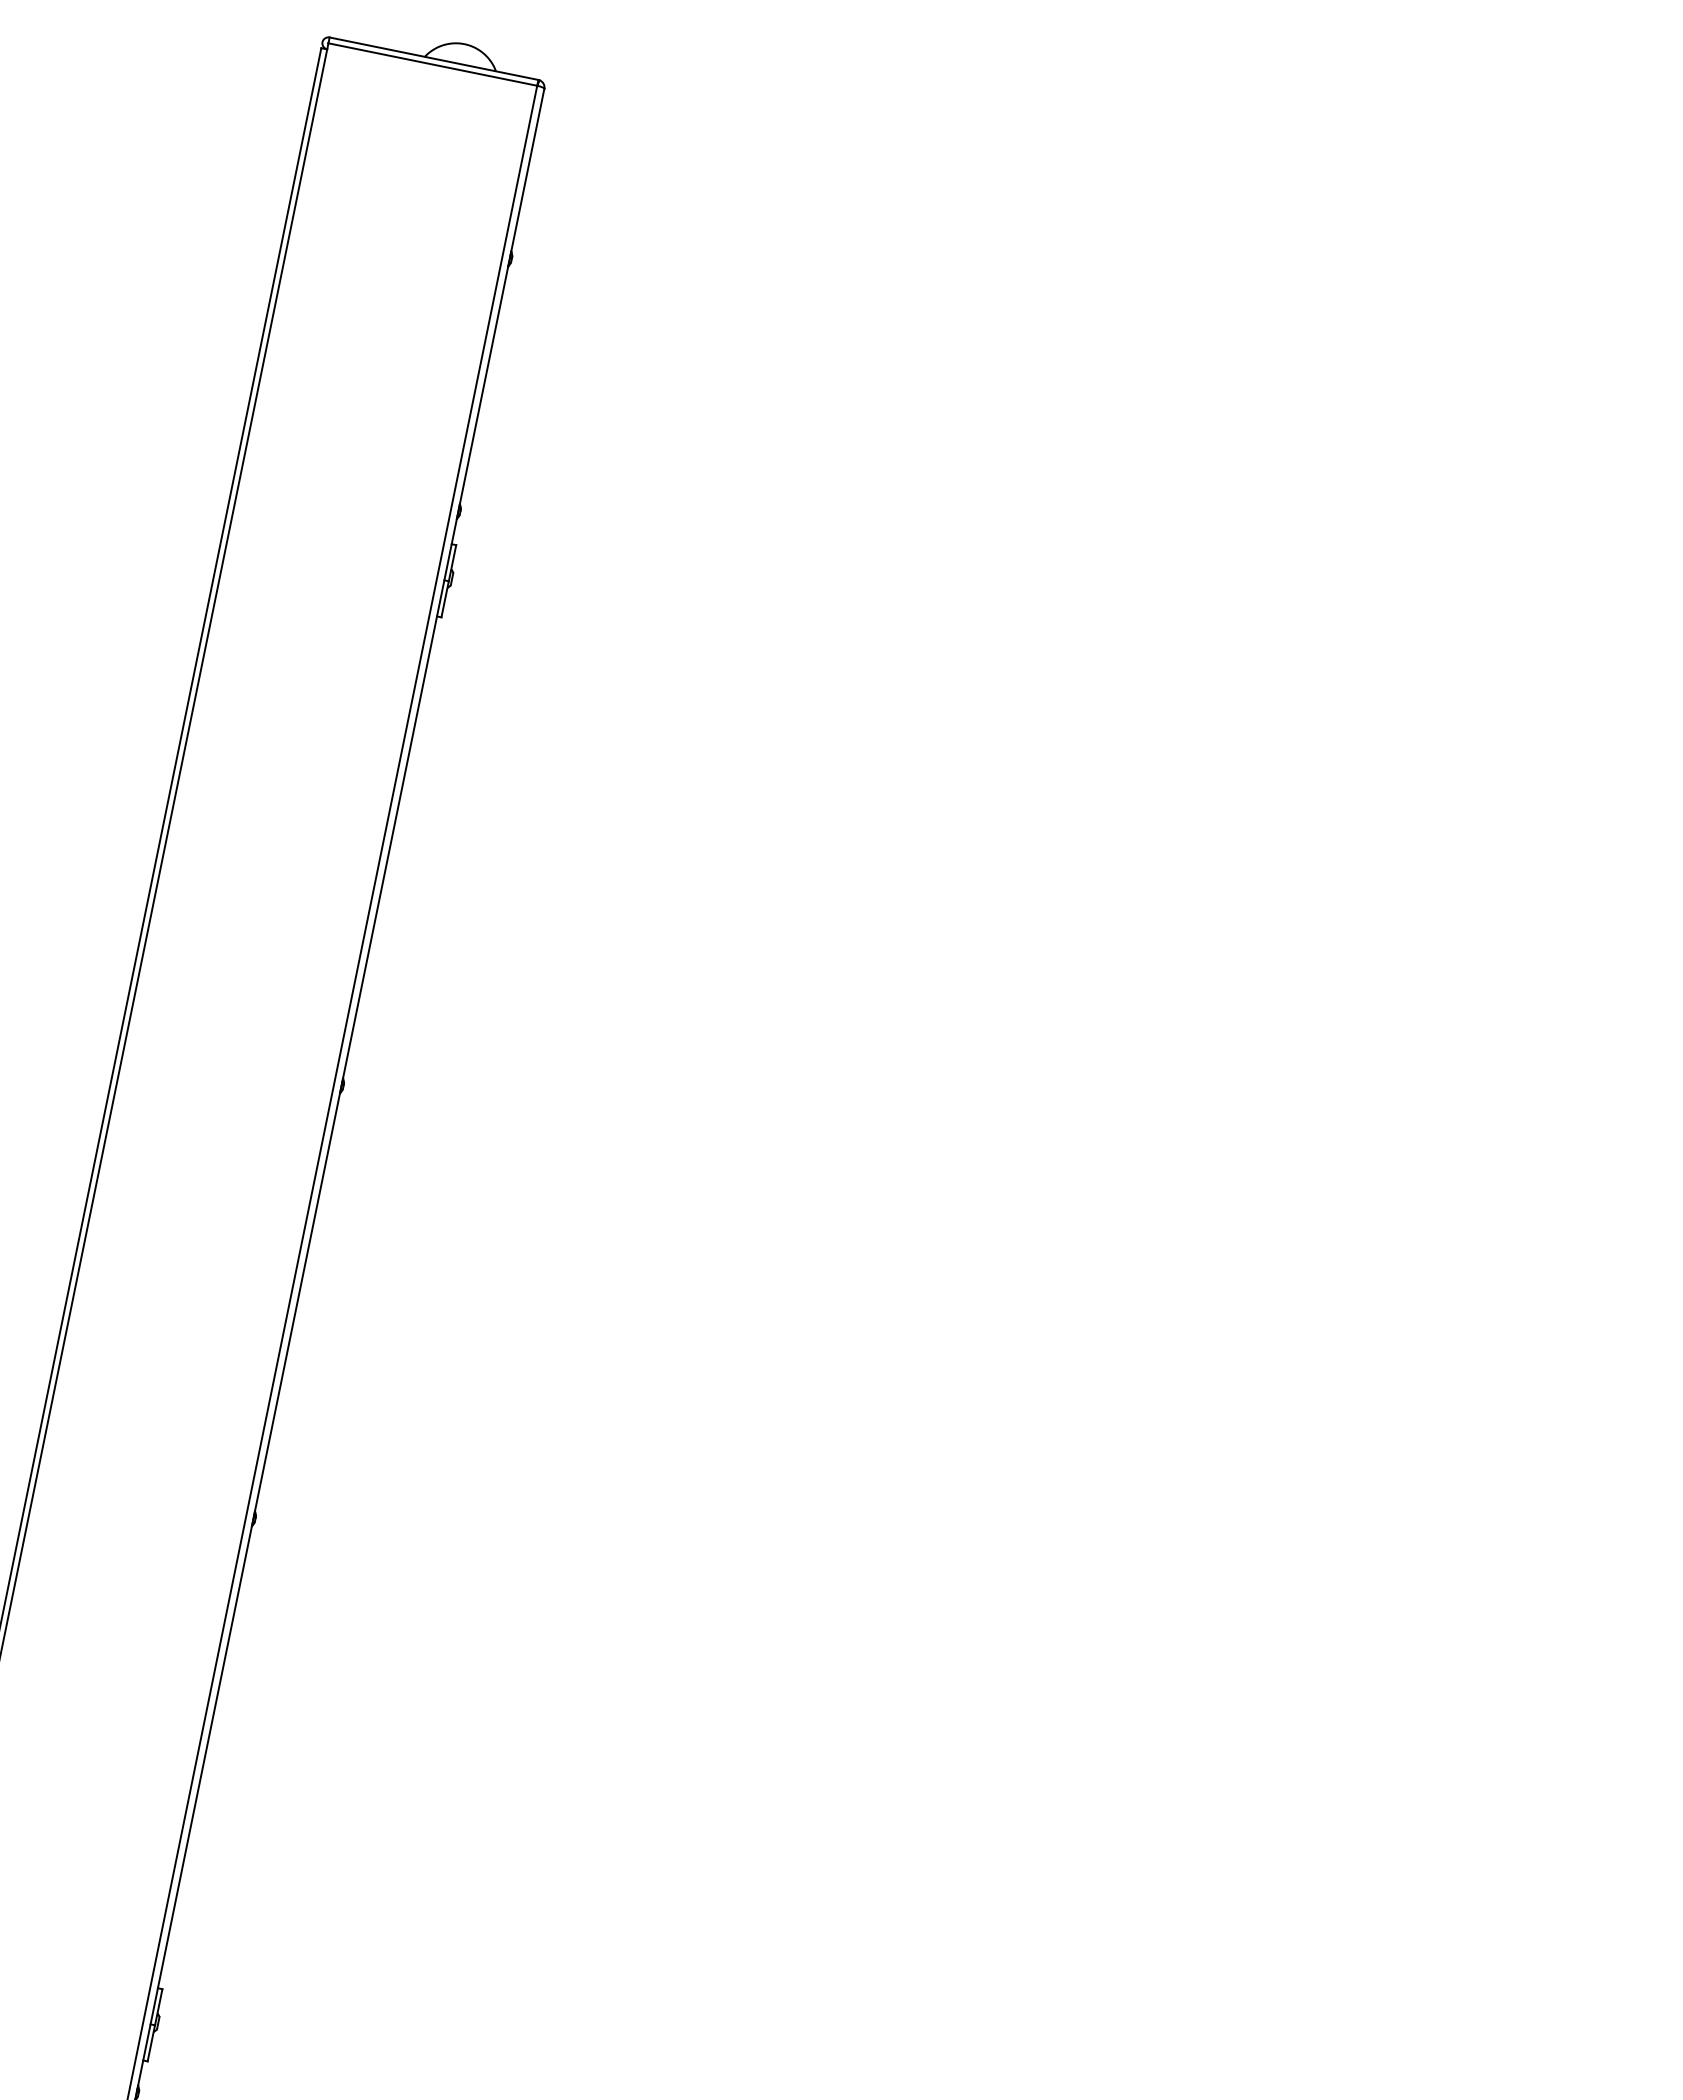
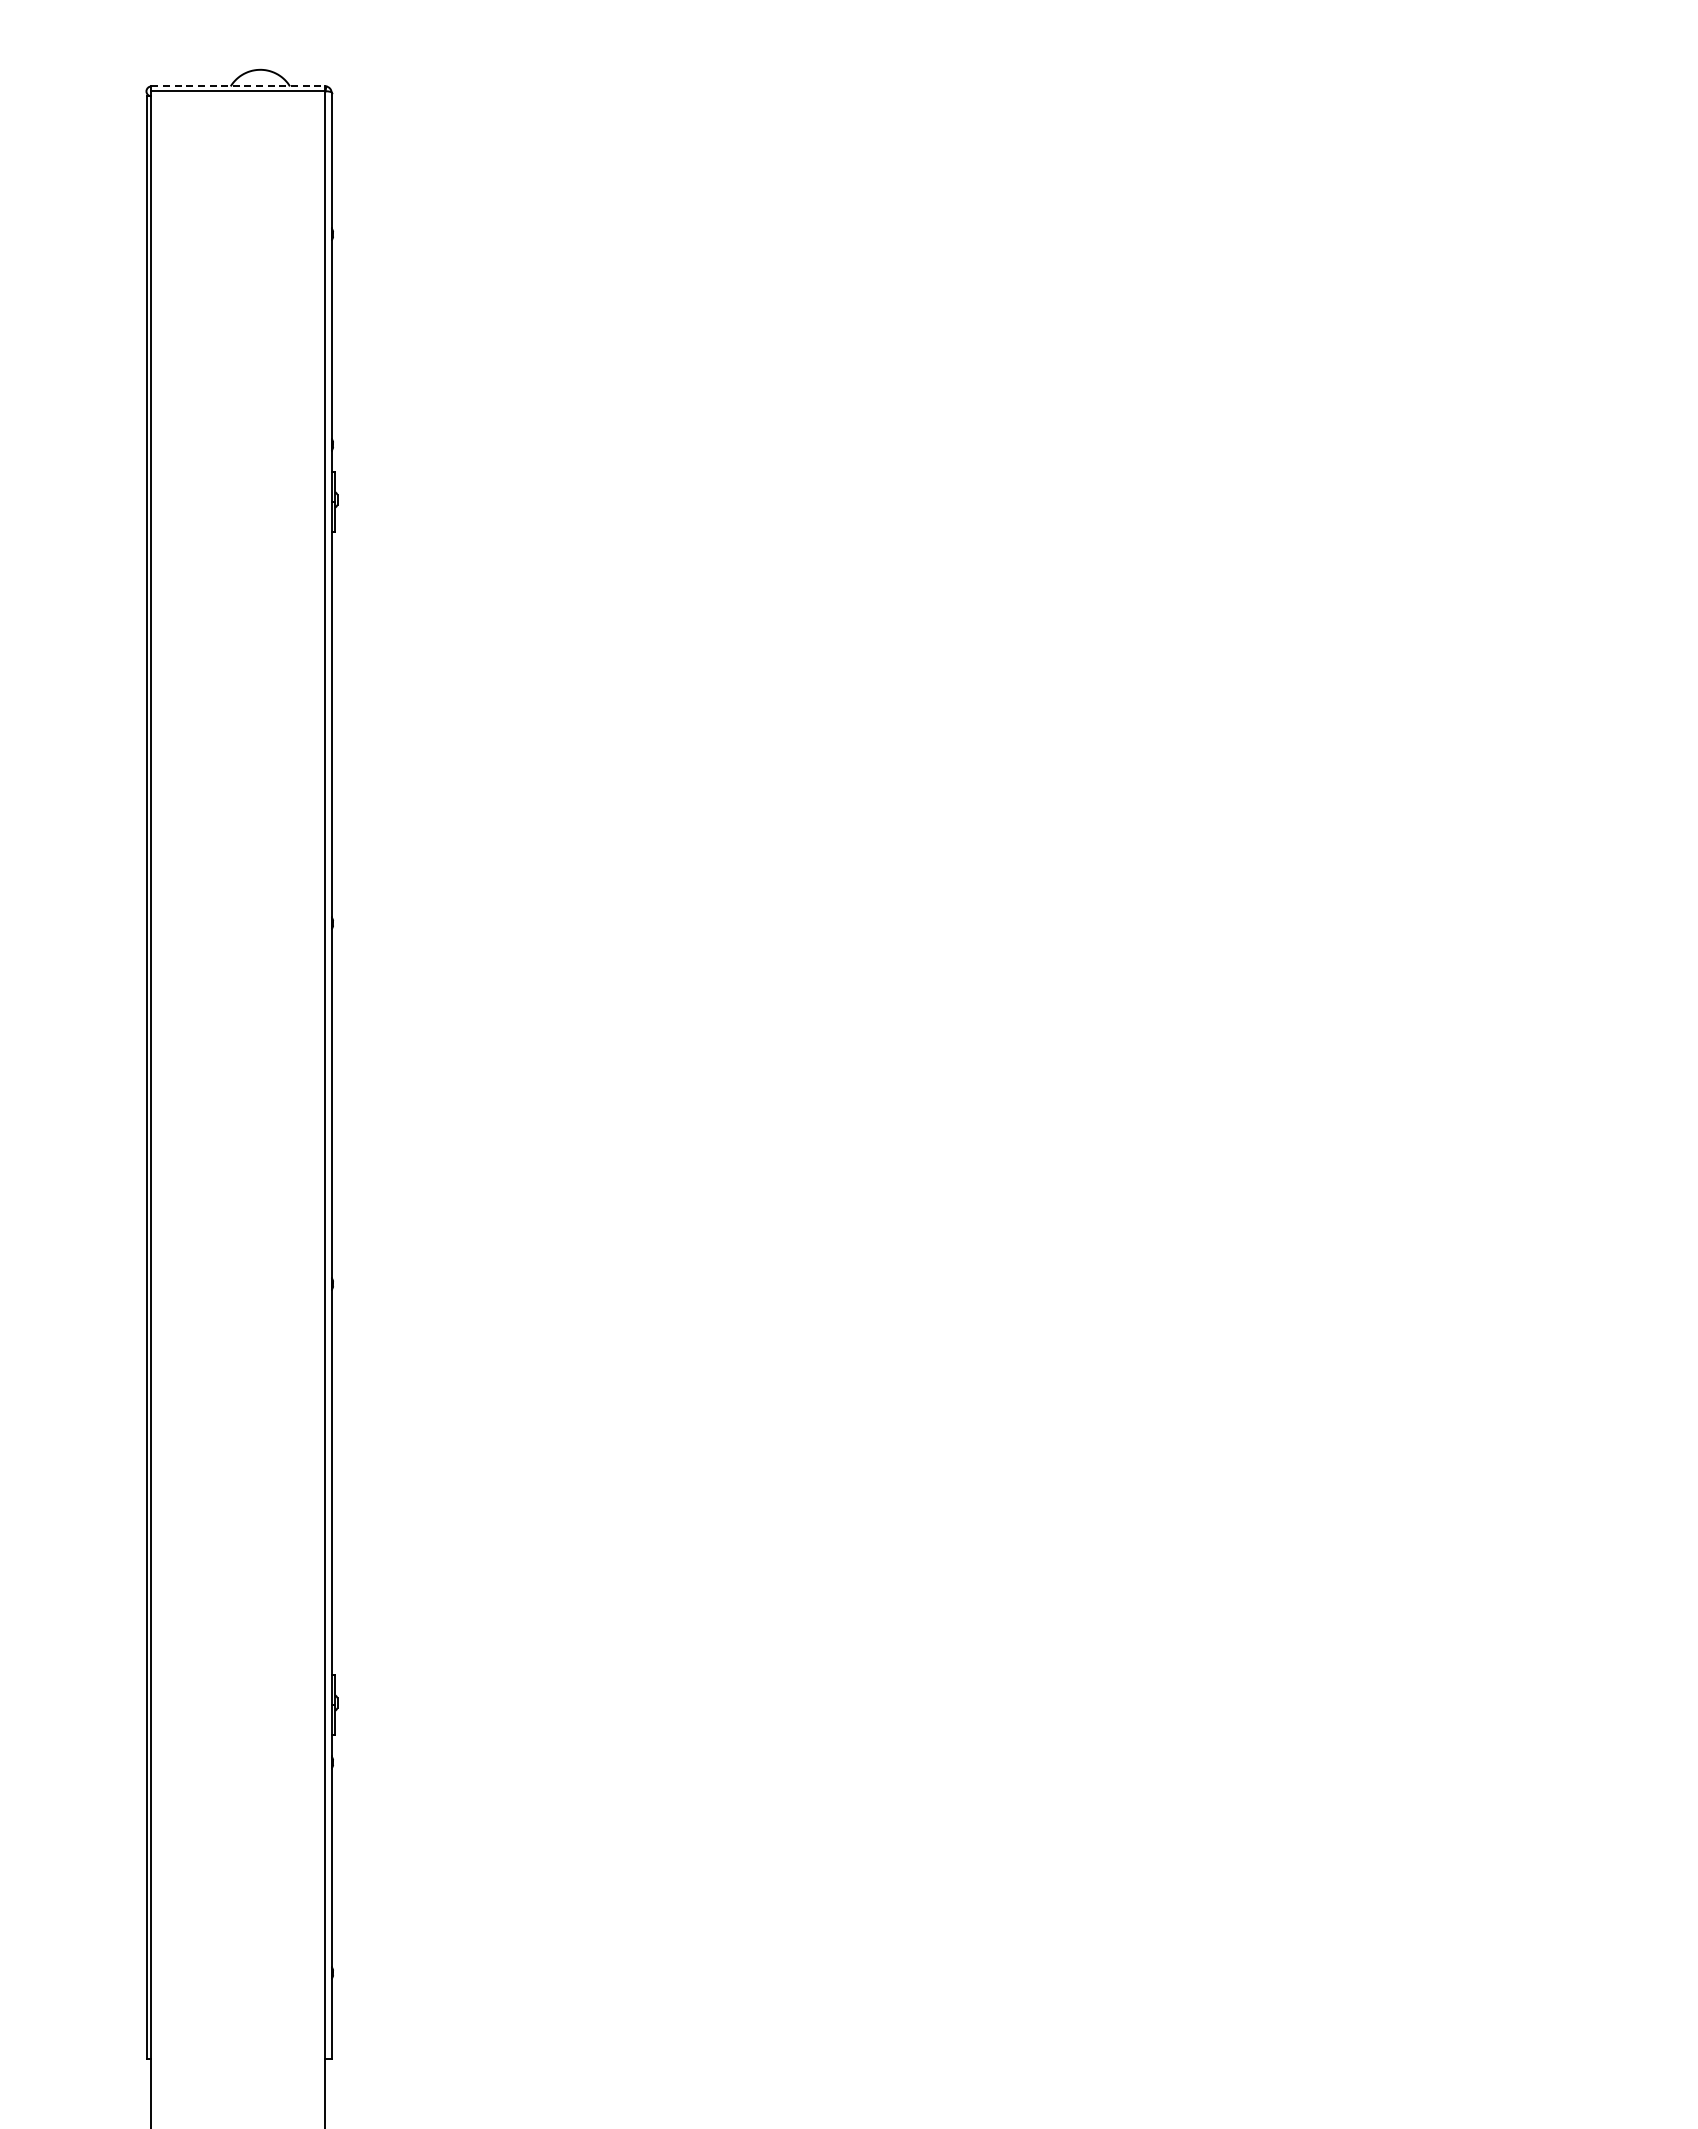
line: (434, 58) -> (238, 86), solid -> dashed

